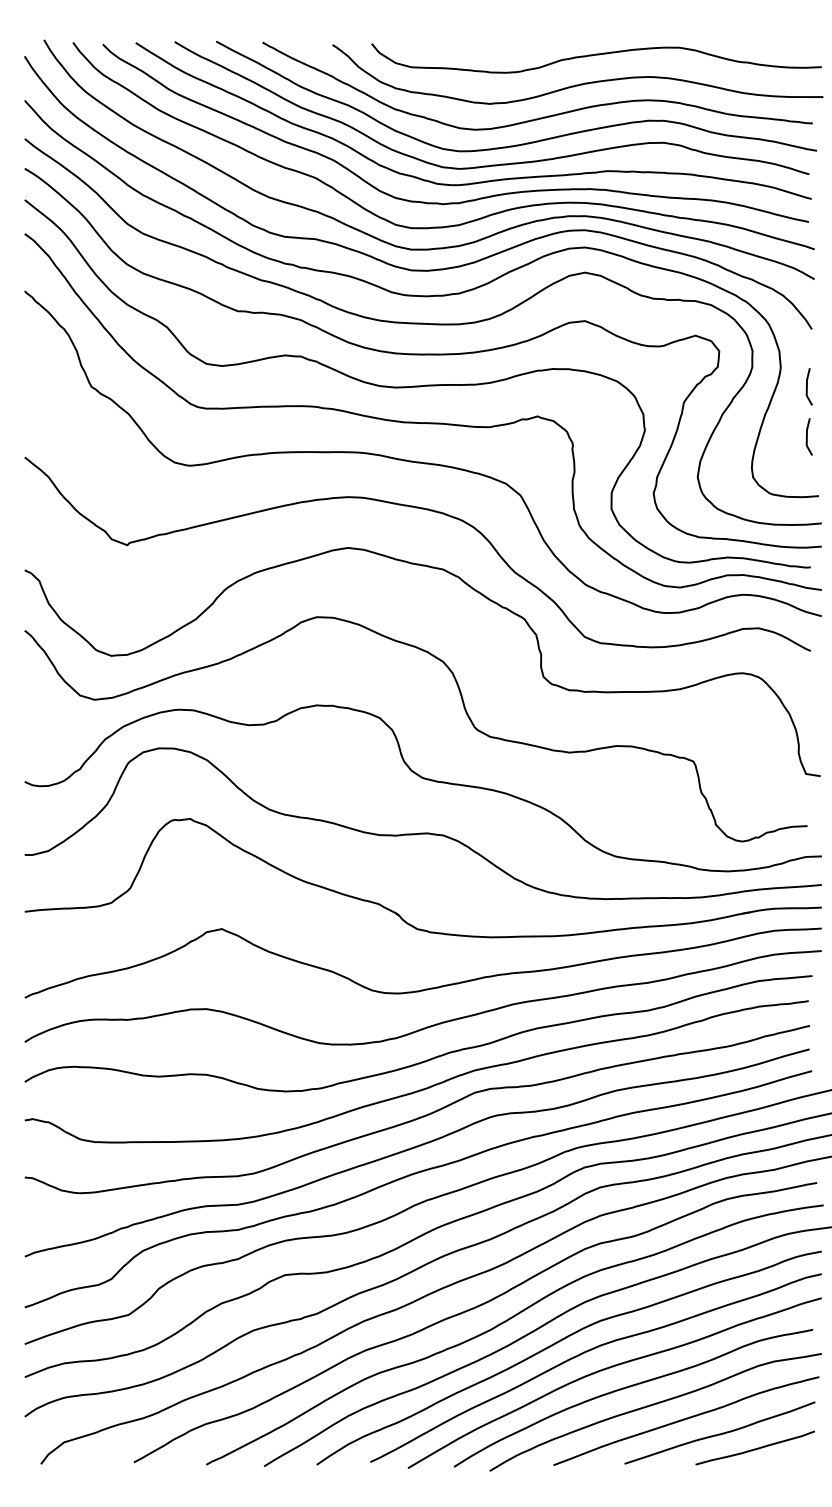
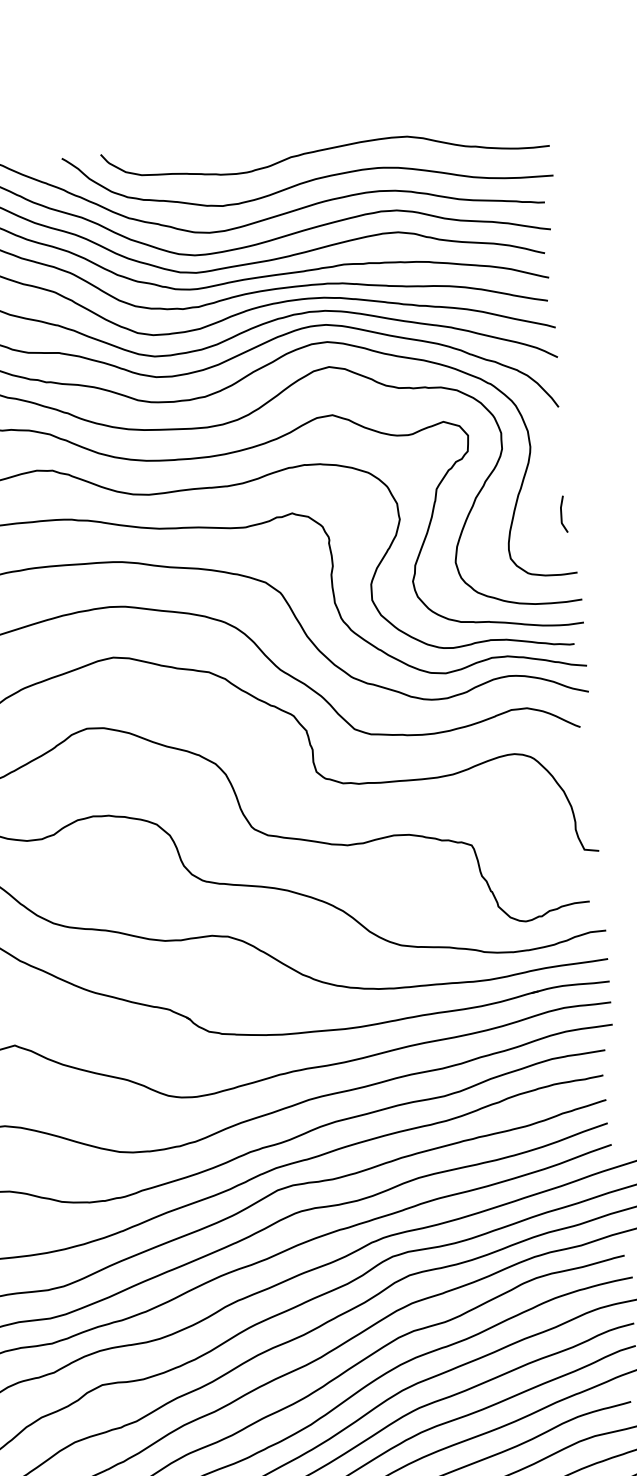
line: (807, 386) -> (558, 464), removed

